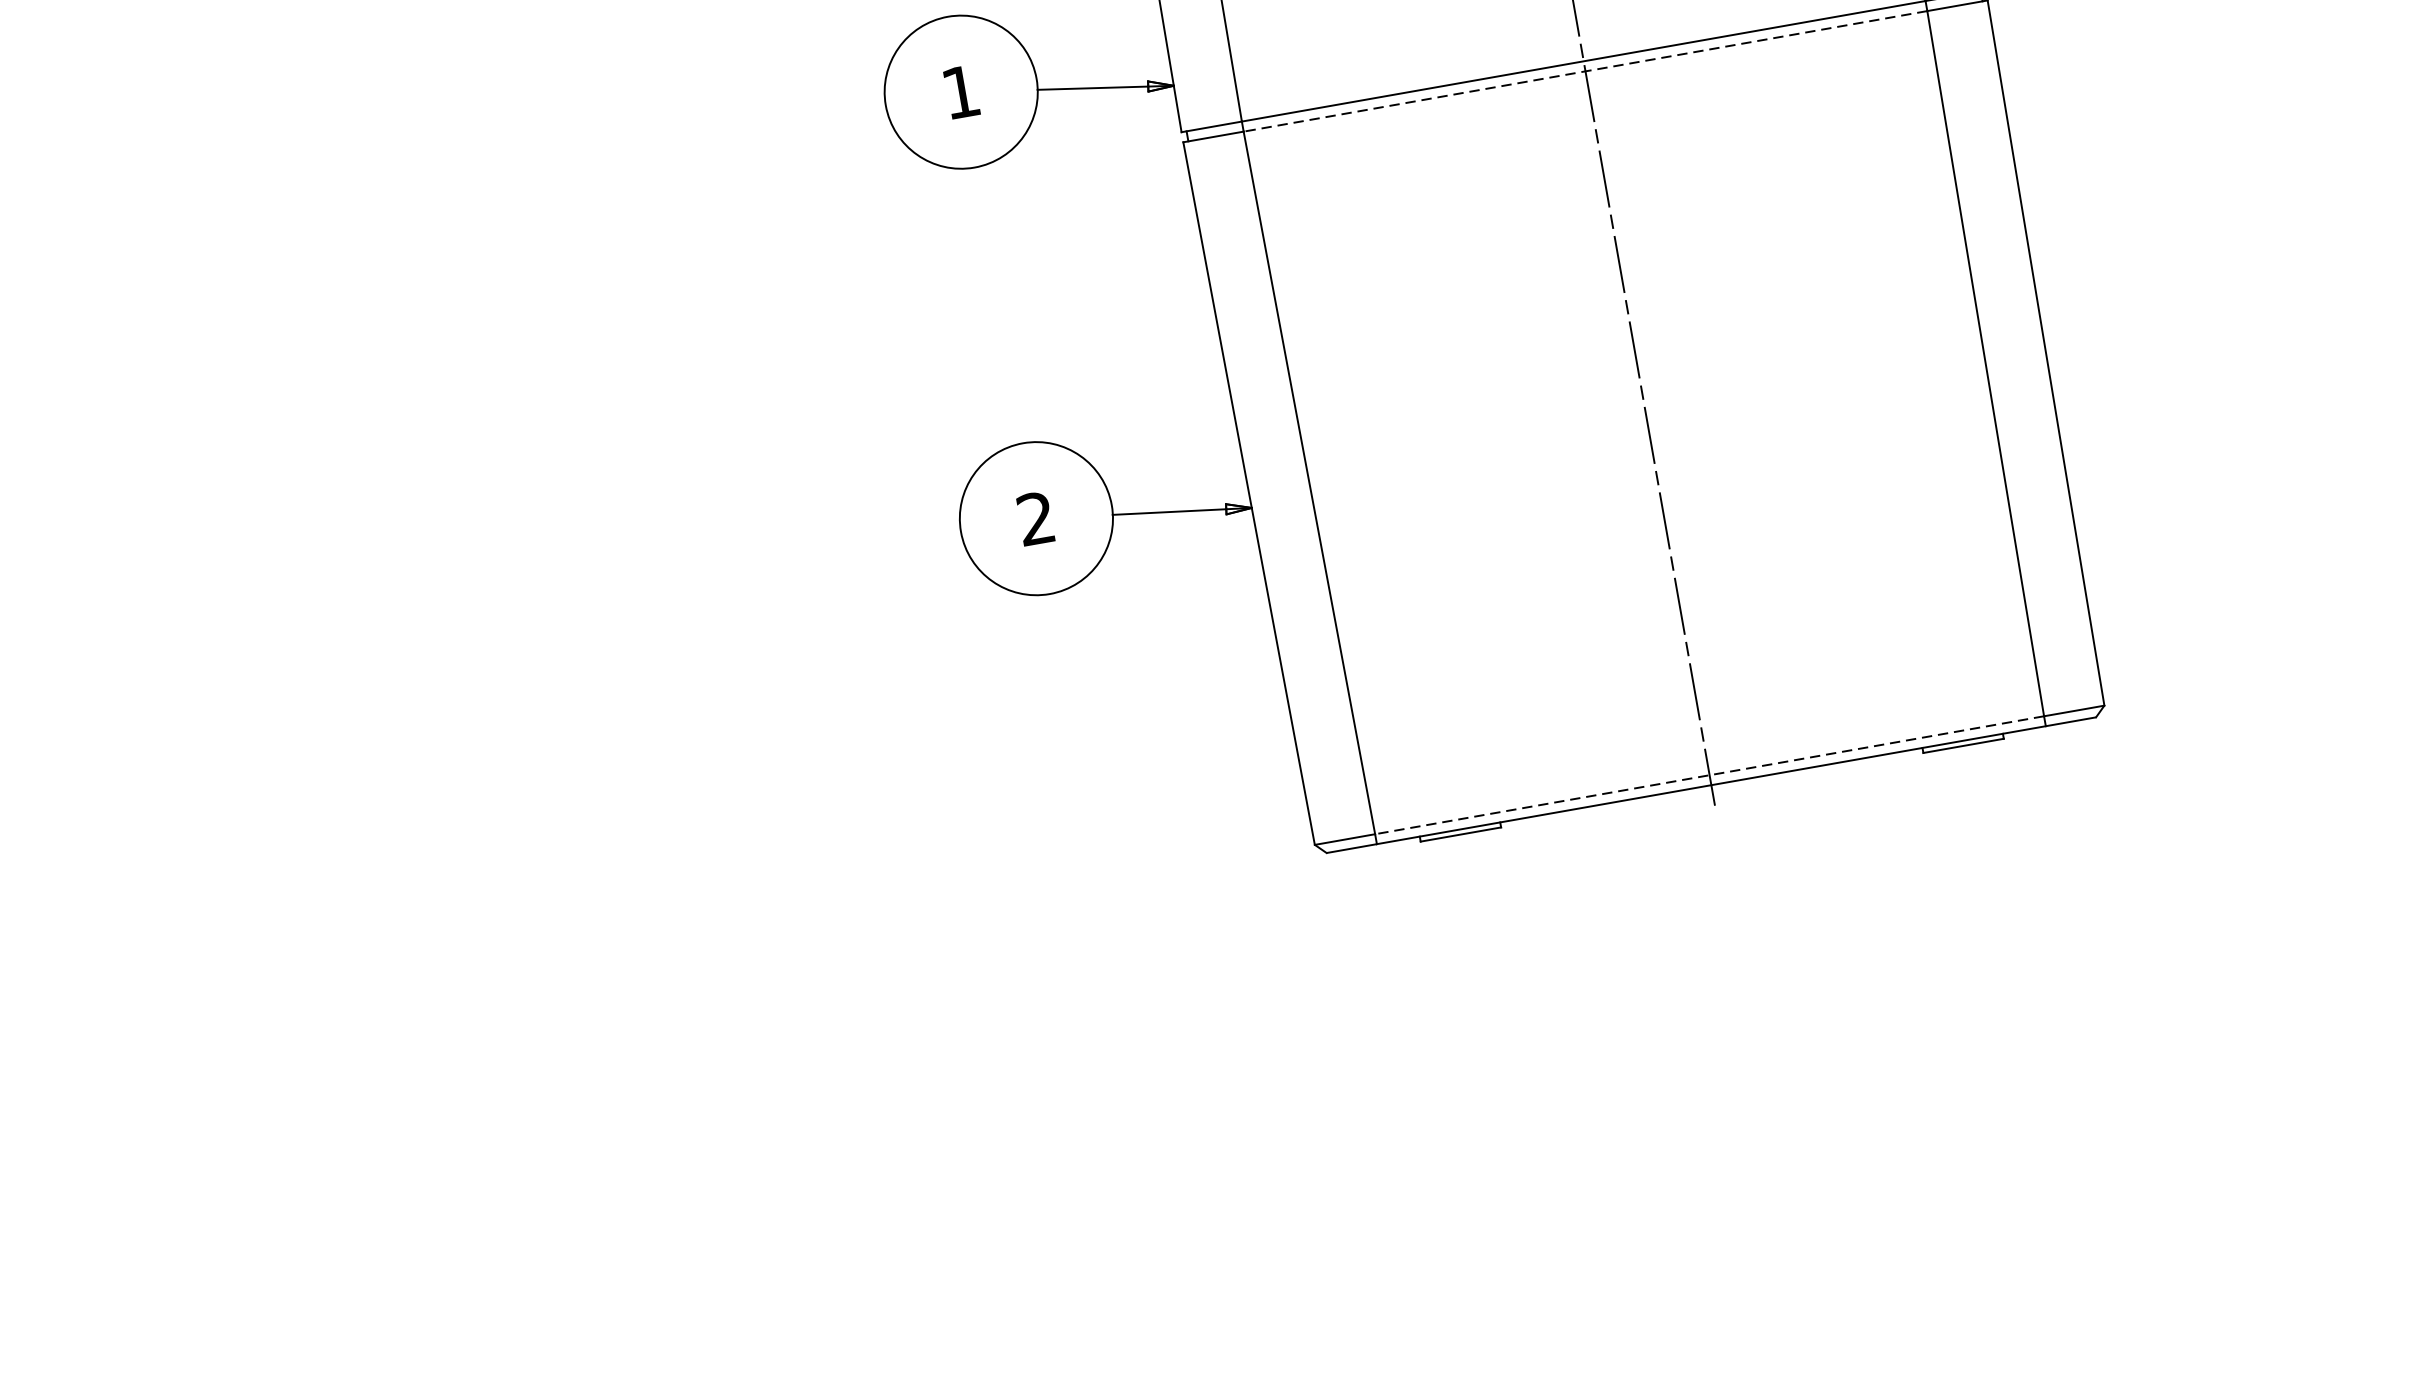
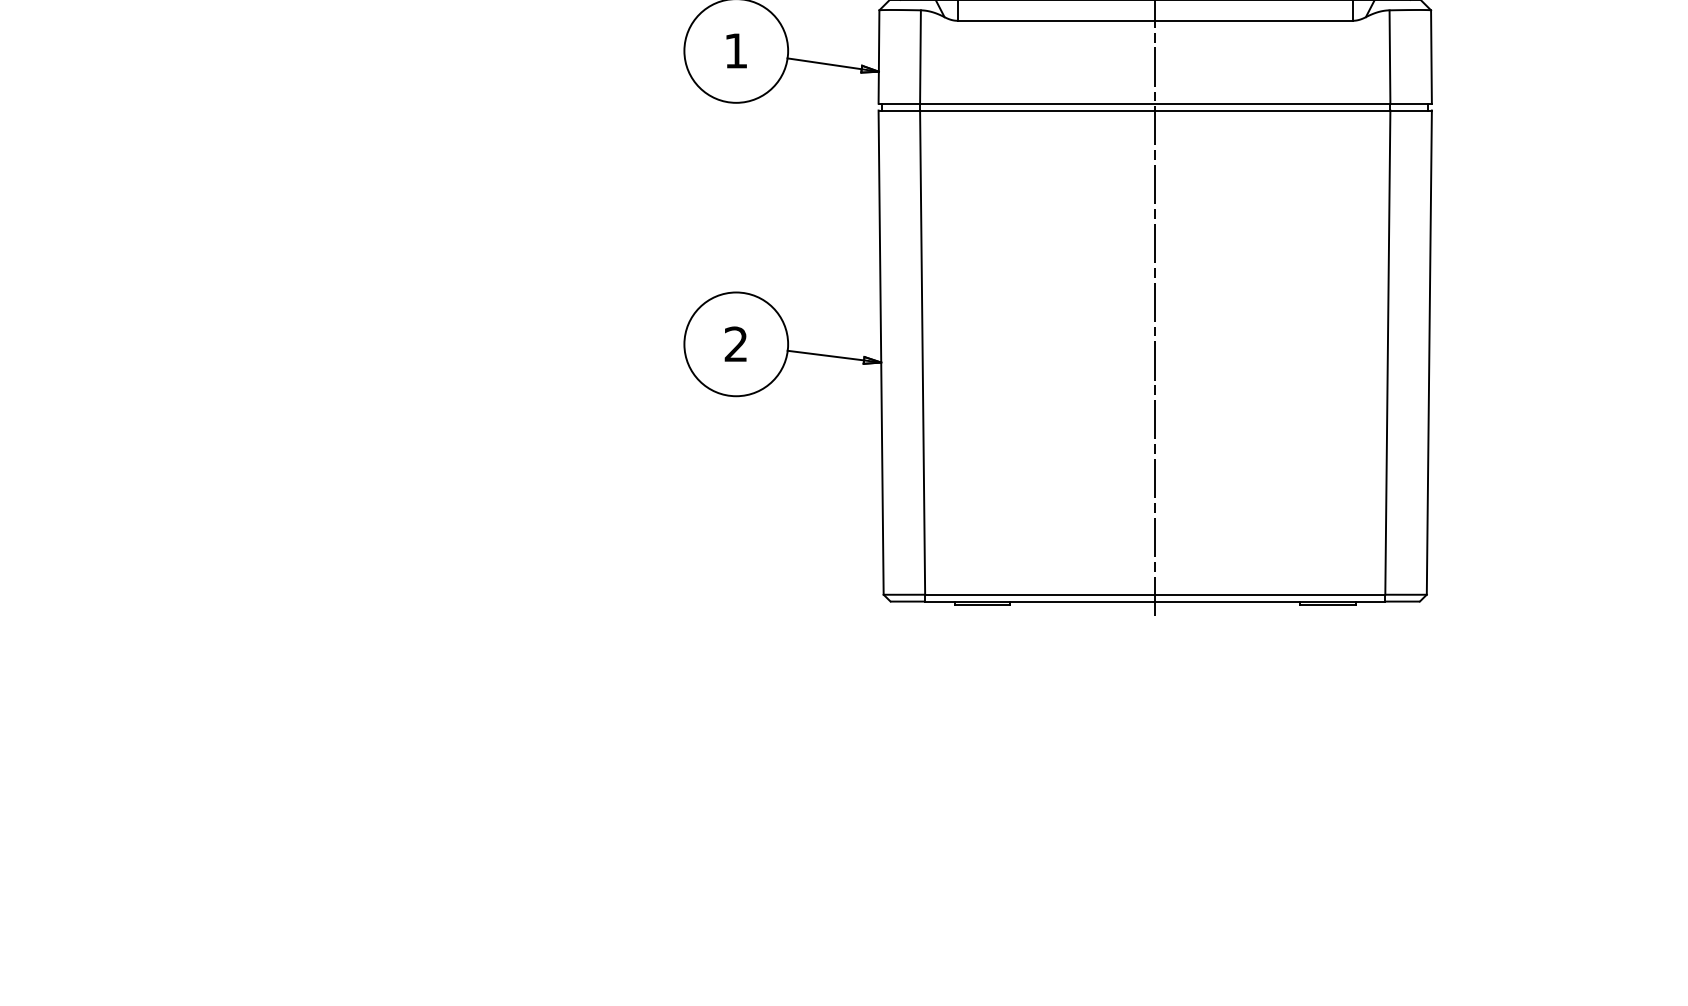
line: (1584, 71) -> (1154, 110), dashed -> solid
line: (1708, 775) -> (1154, 594), dashed -> solid

